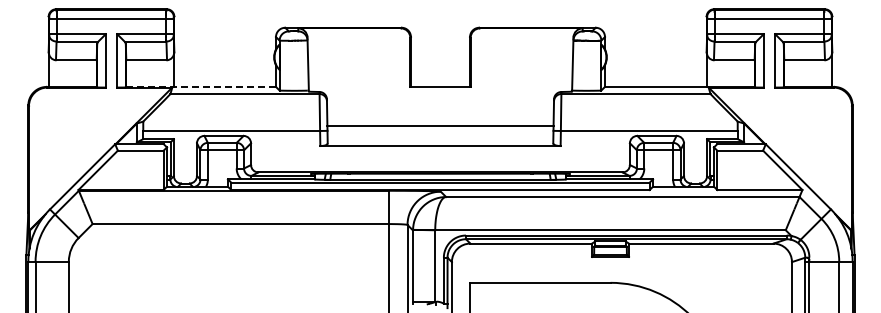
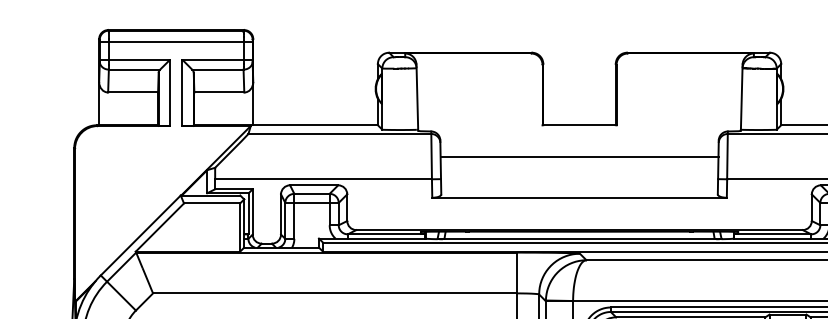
line: (201, 86) -> (286, 124), dashed -> solid
line: (440, 125) -> (579, 156), moved

